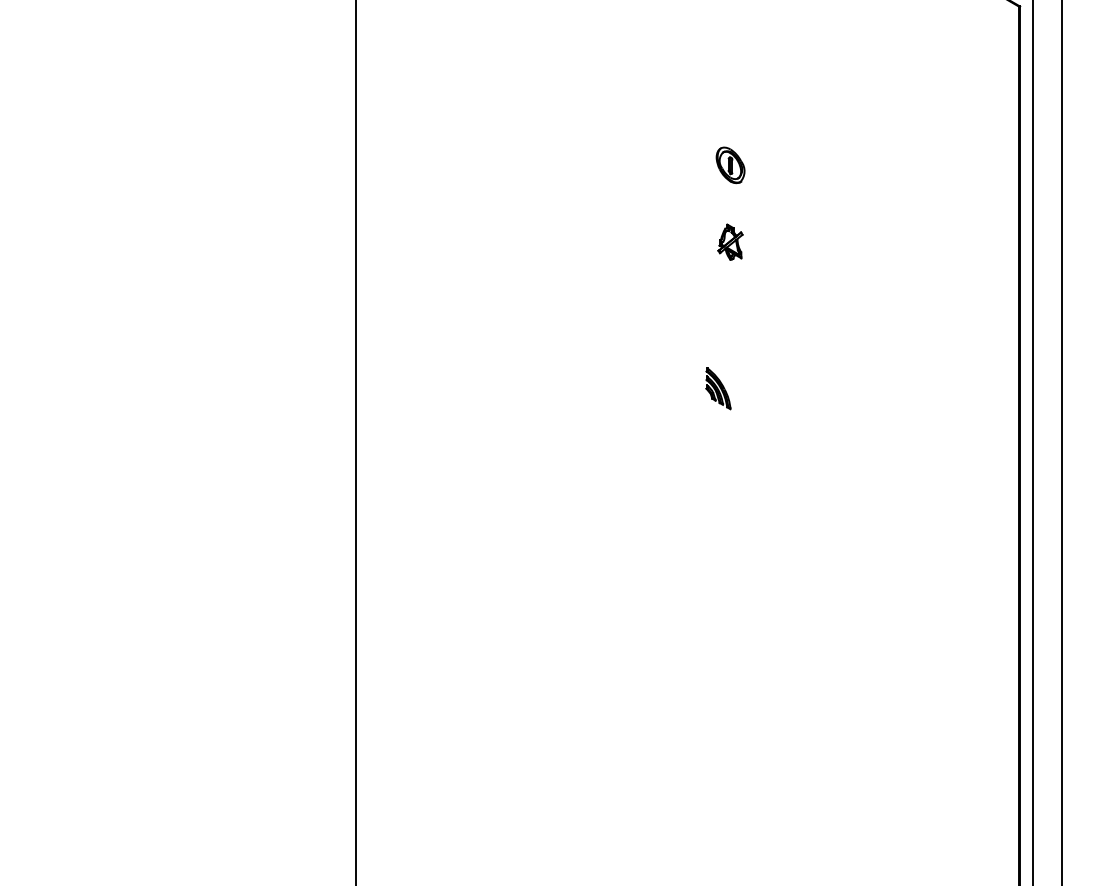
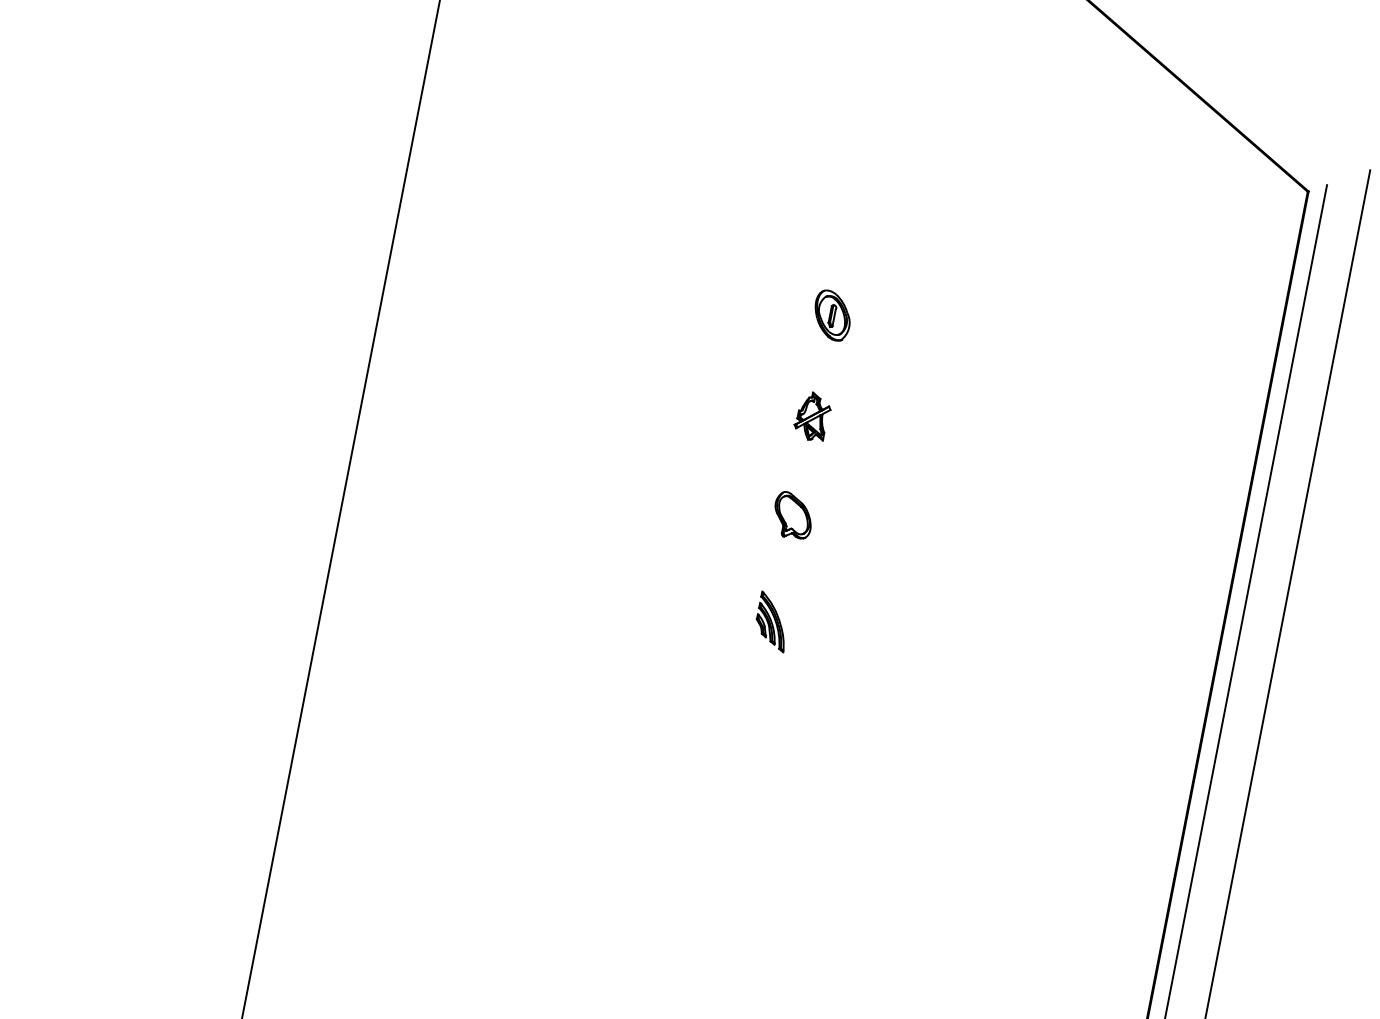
part: (730, 165) -> (832, 315), moved
part: (730, 241) -> (812, 415), moved
part: (687, 317) -> (792, 515), added
part: (718, 388) -> (772, 622), moved

